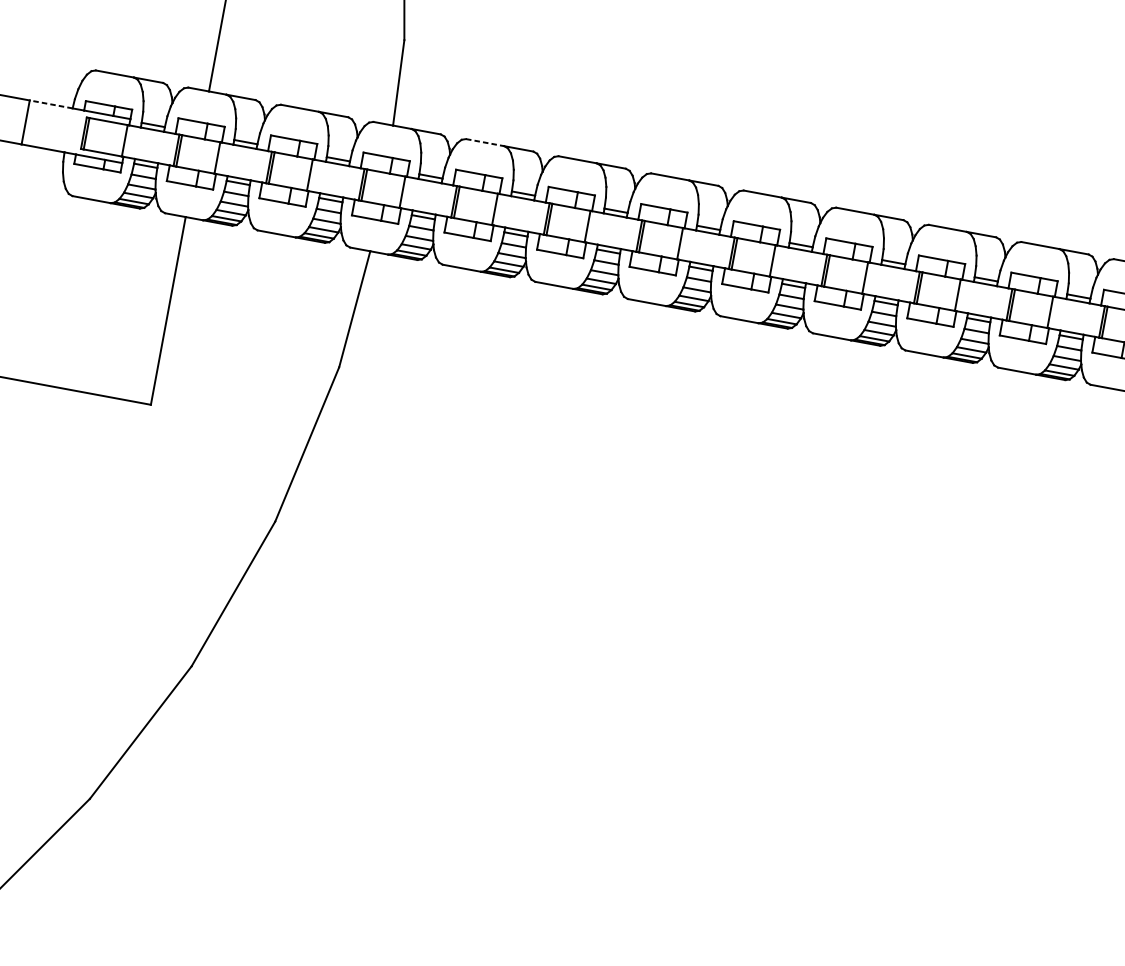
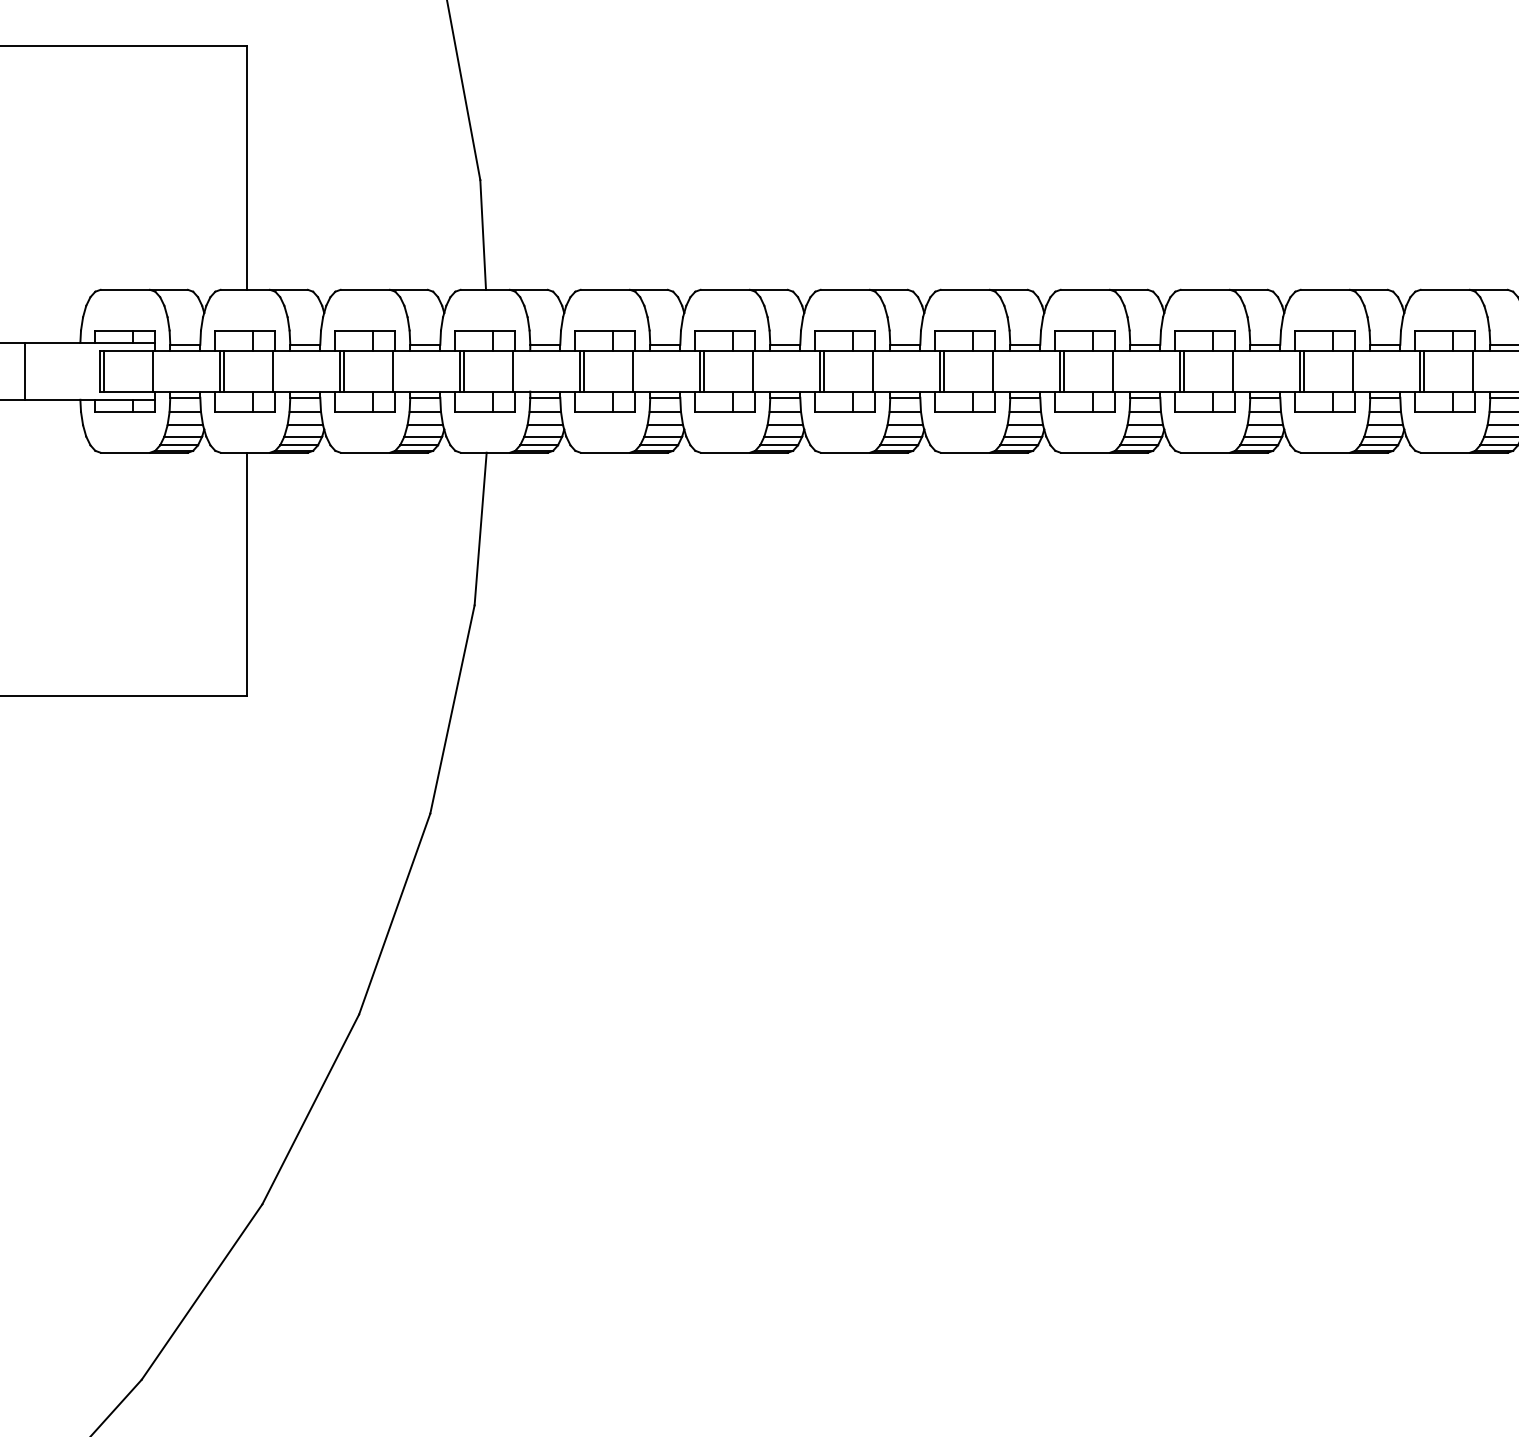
line: (51, 104) -> (52, 342), dashed -> solid
line: (485, 142) -> (605, 289), dashed -> solid

